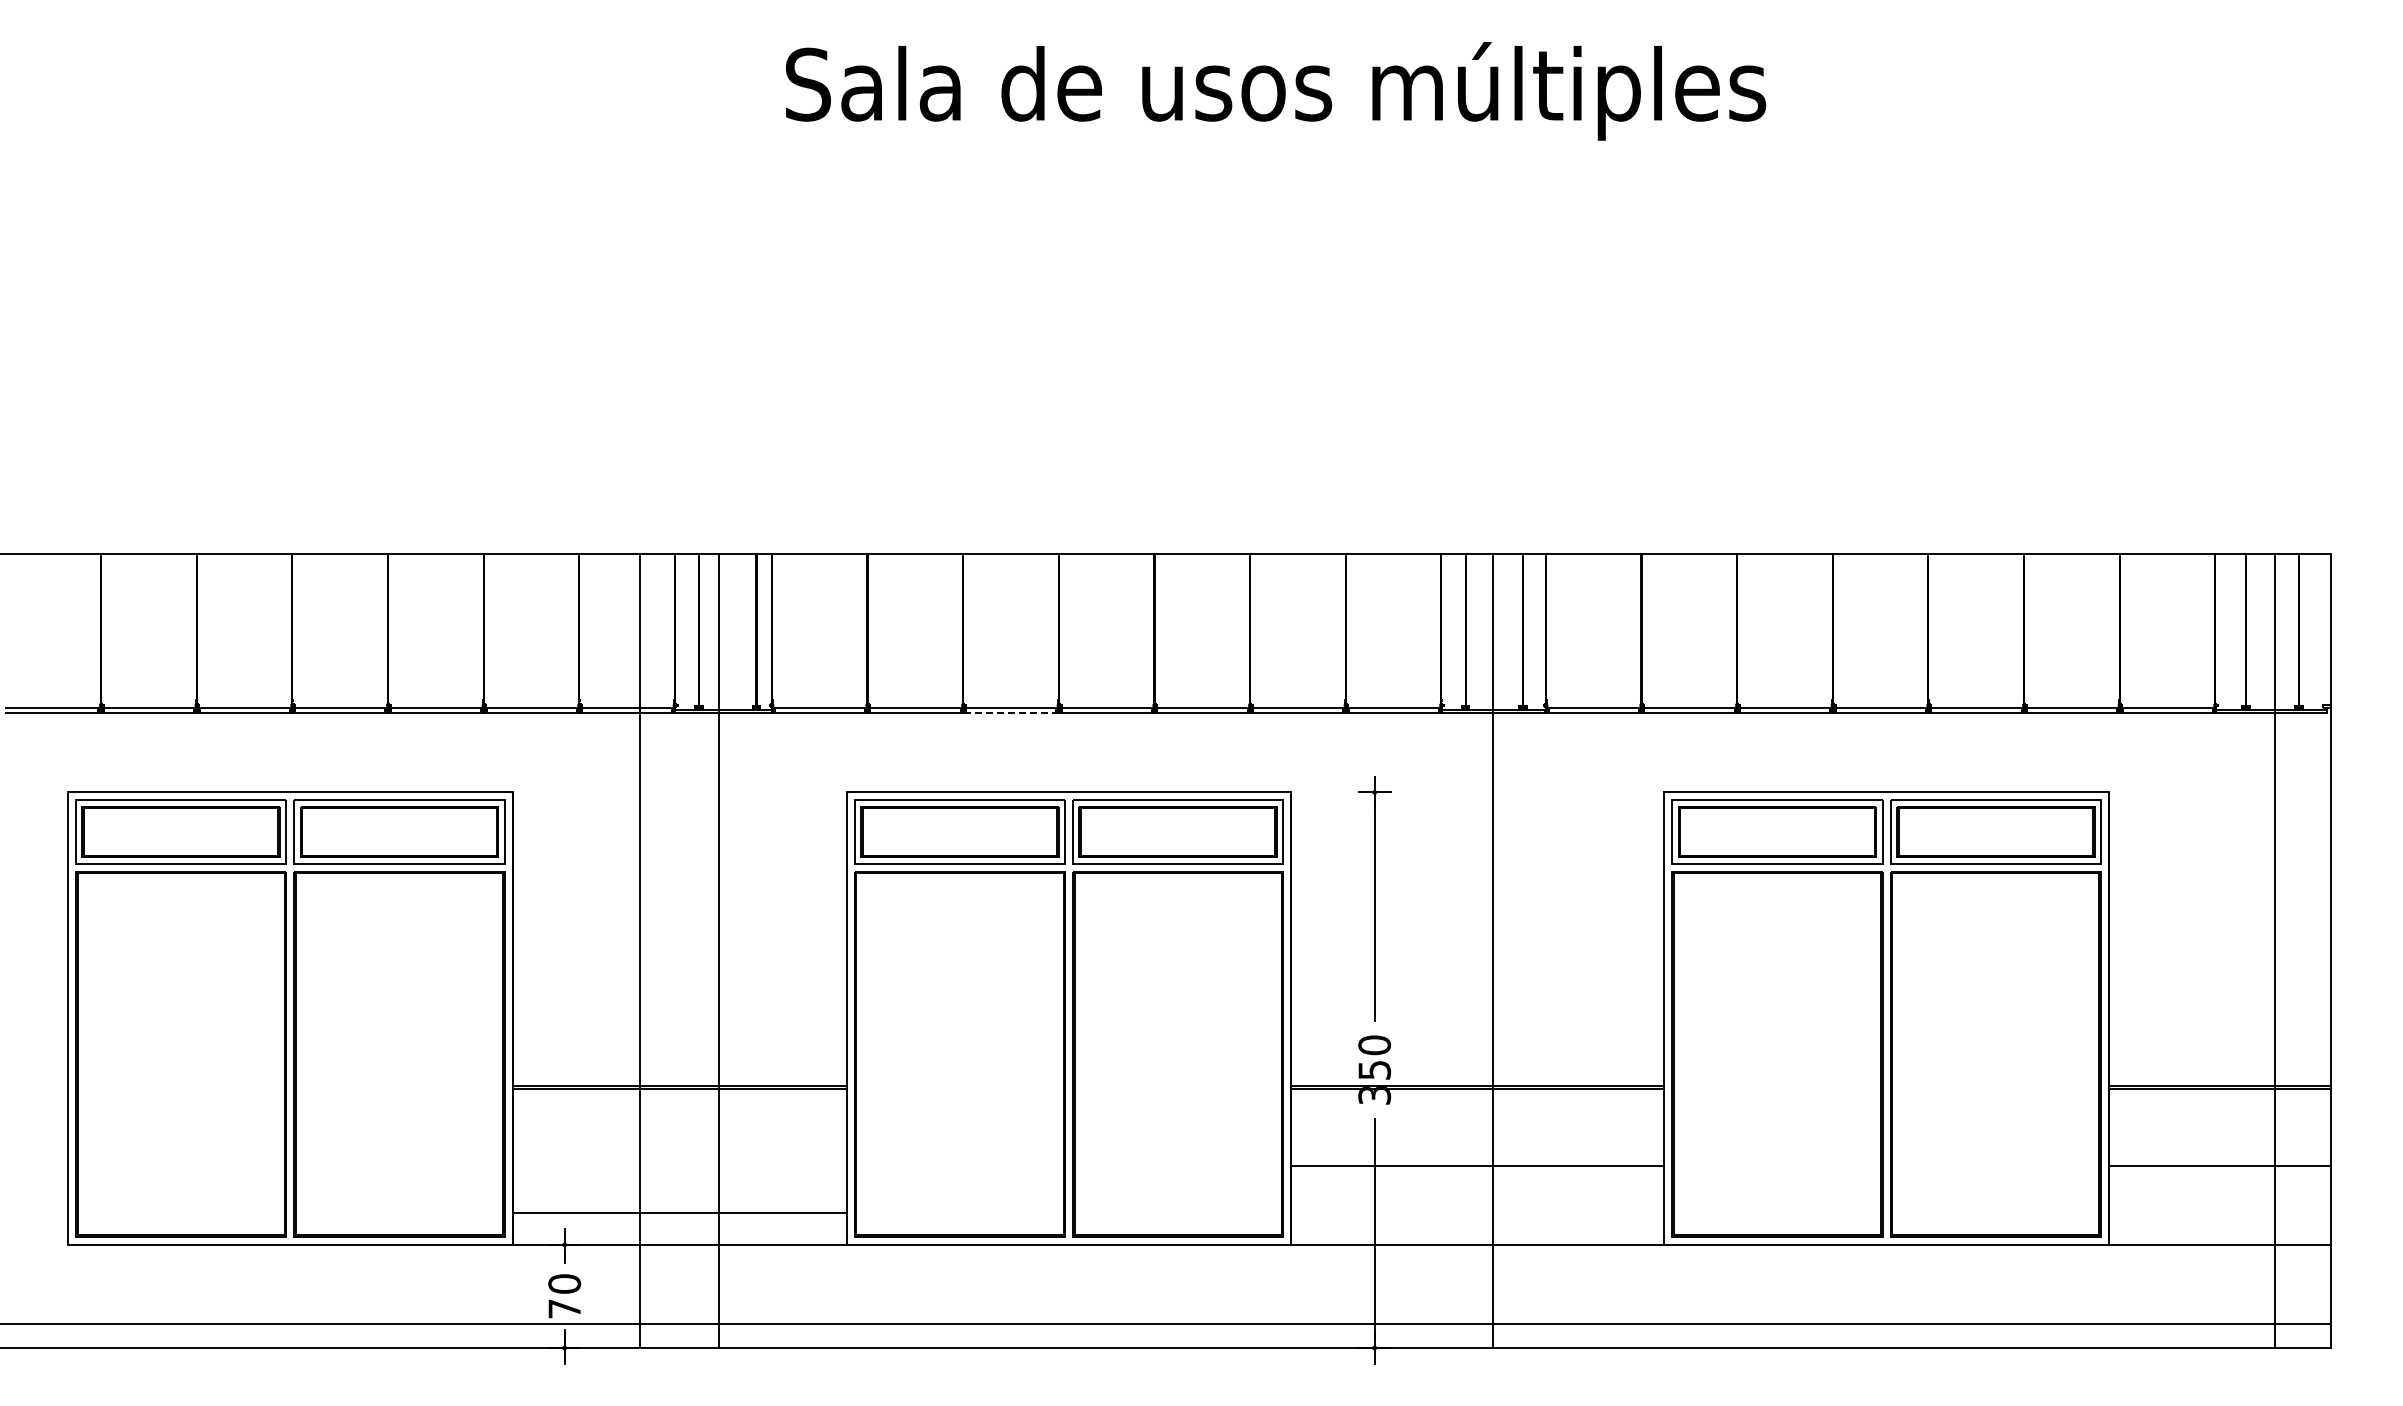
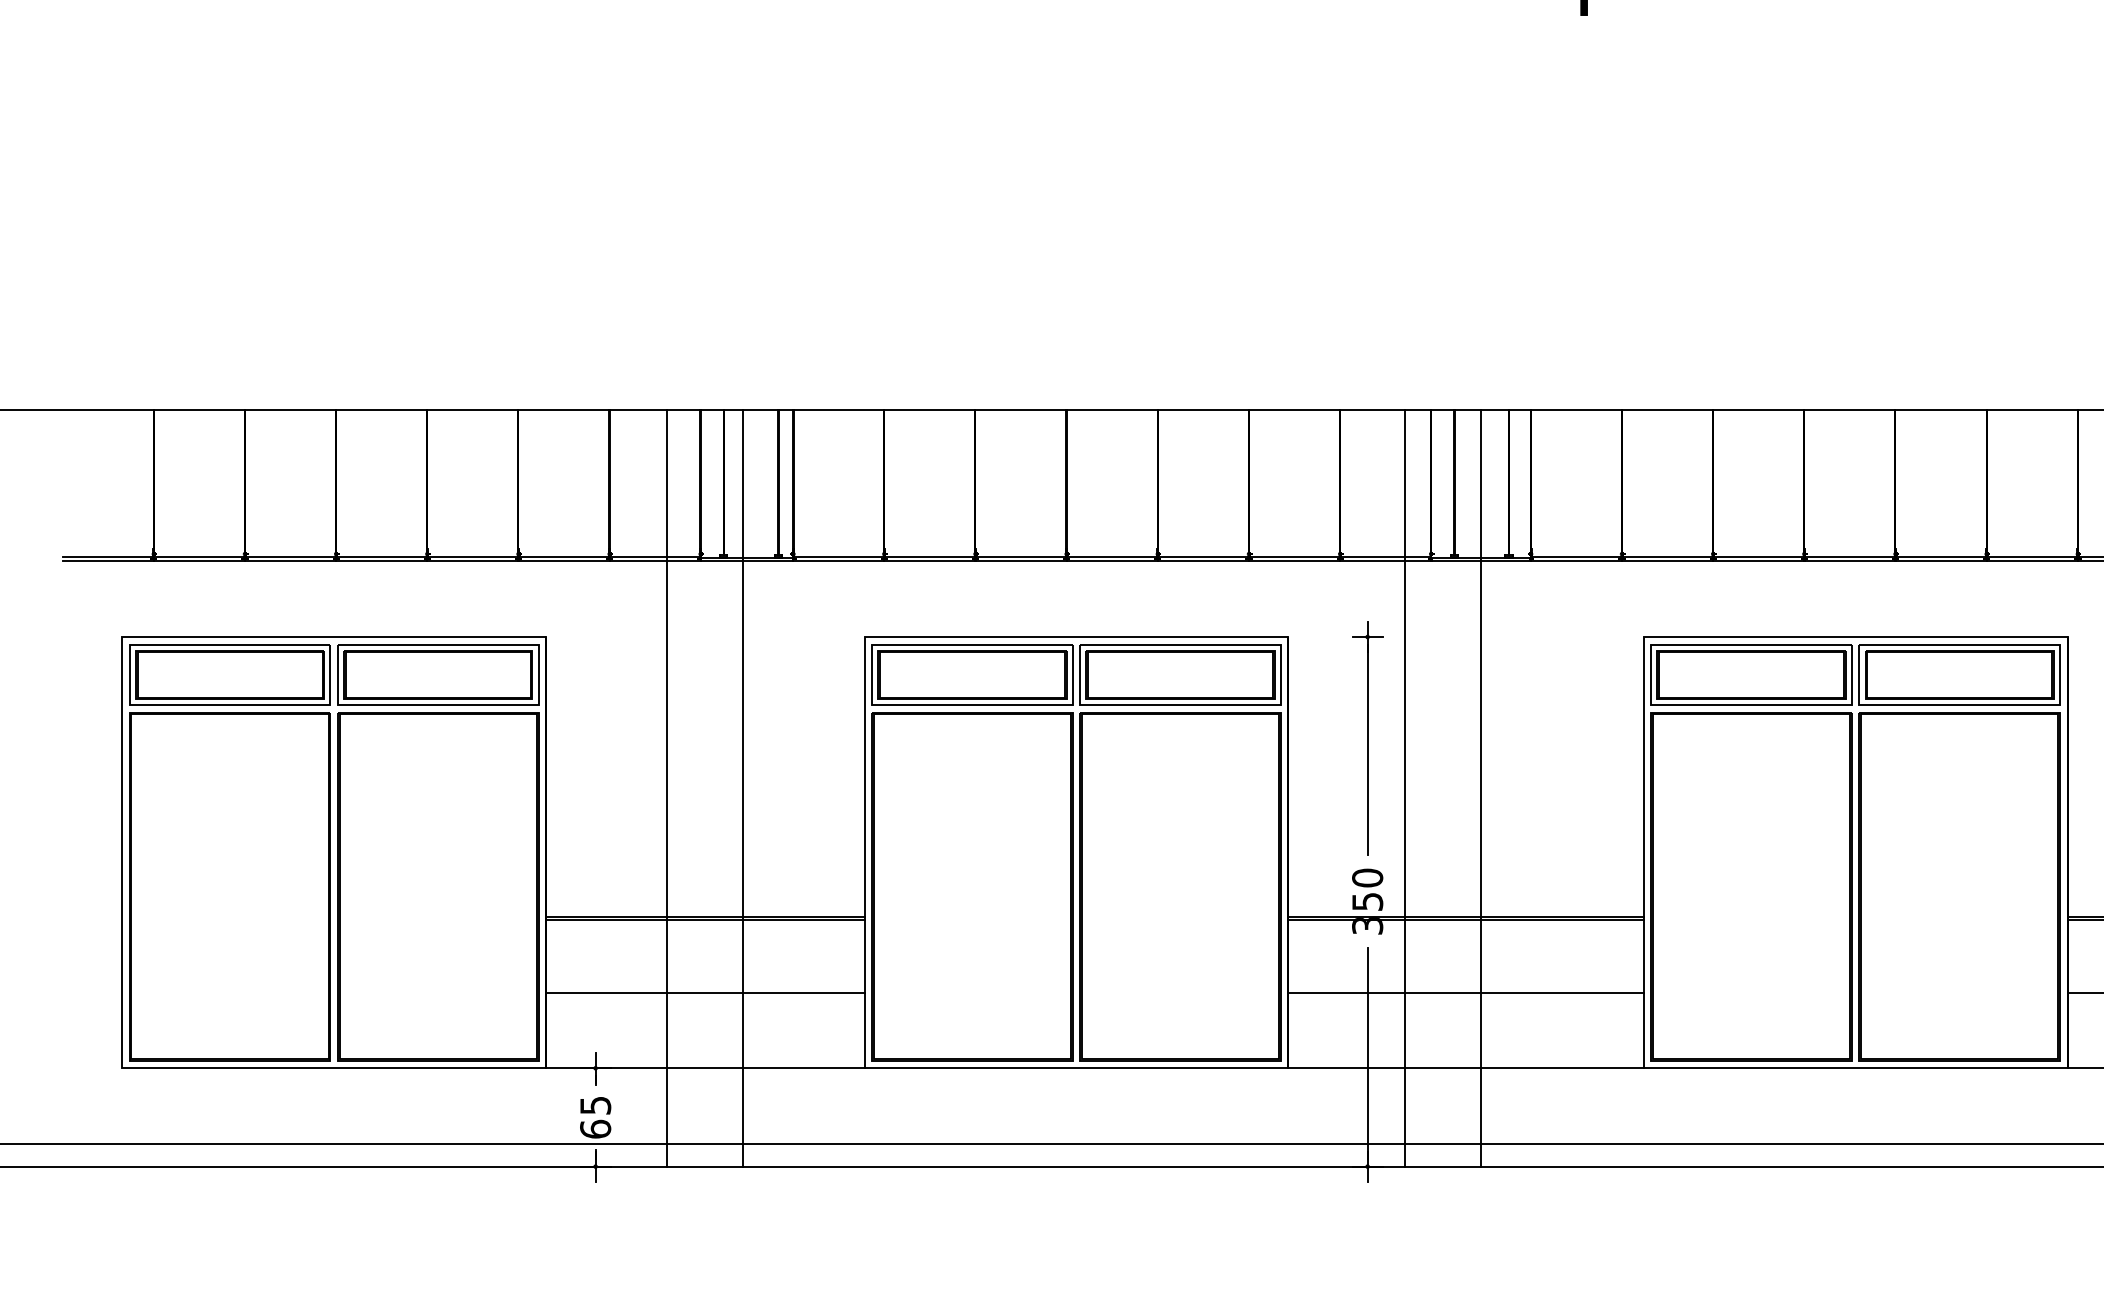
line: (1011, 713) -> (1021, 561), dashed -> solid
line: (1414, 951) -> (1405, 788), added
line: (679, 1212) -> (705, 992), moved
text: (564, 1296) -> (595, 1117), 70 -> 65

